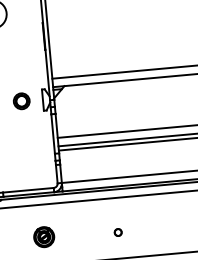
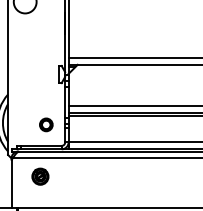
part: (21, 100) -> (46, 124), moved
part: (117, 232) -> (109, 186), removed
part: (44, 236) -> (40, 176), moved

